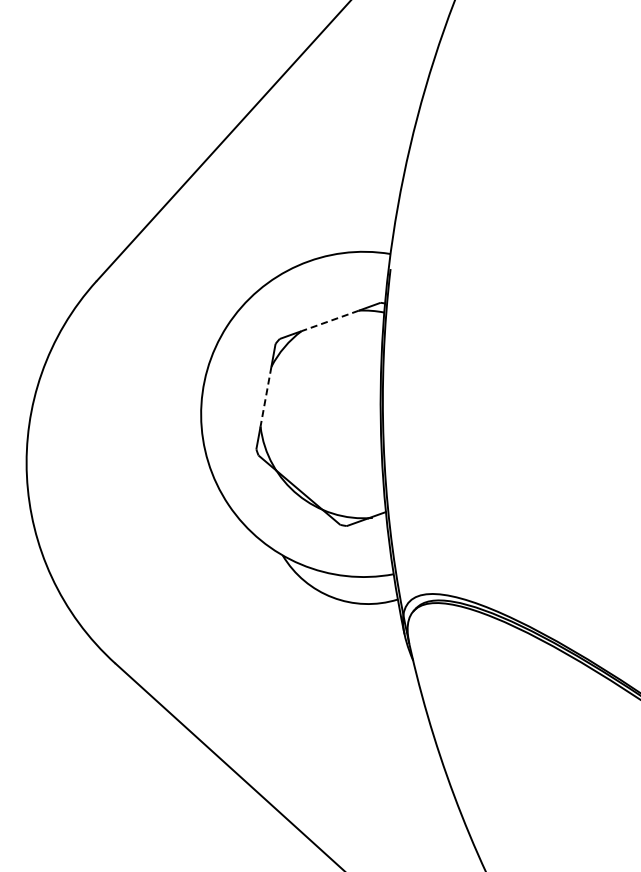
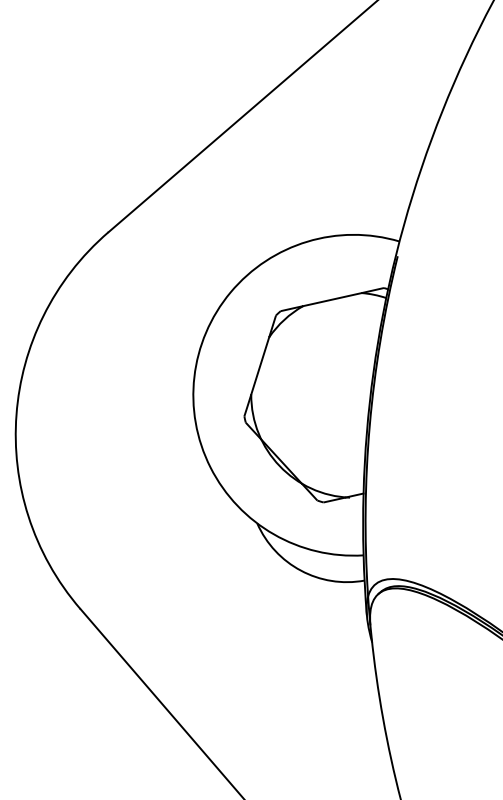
line: (329, 321) -> (331, 300), dashed -> solid
line: (265, 397) -> (259, 366), dashed -> solid

